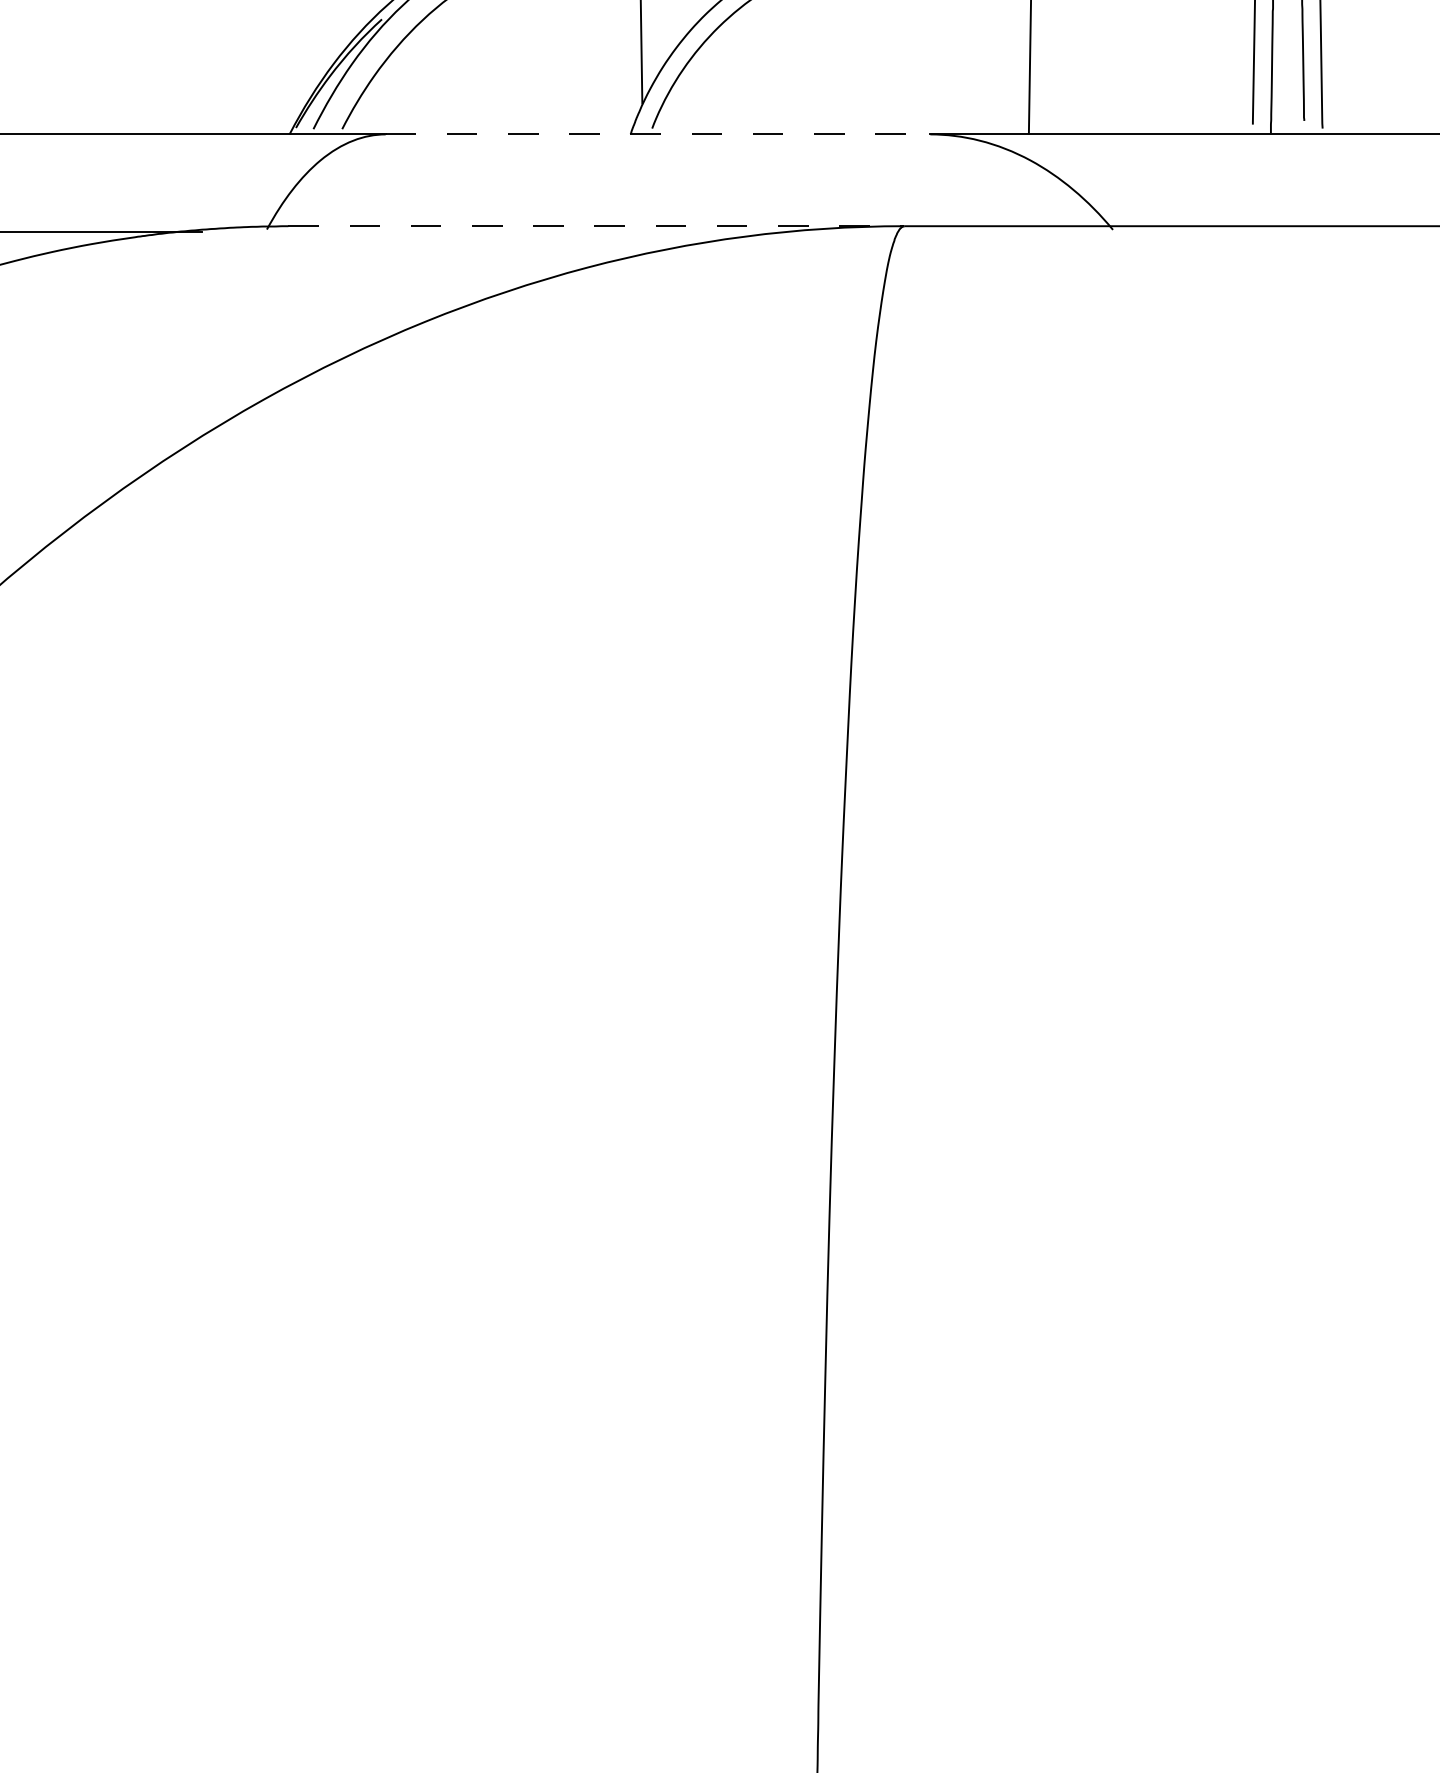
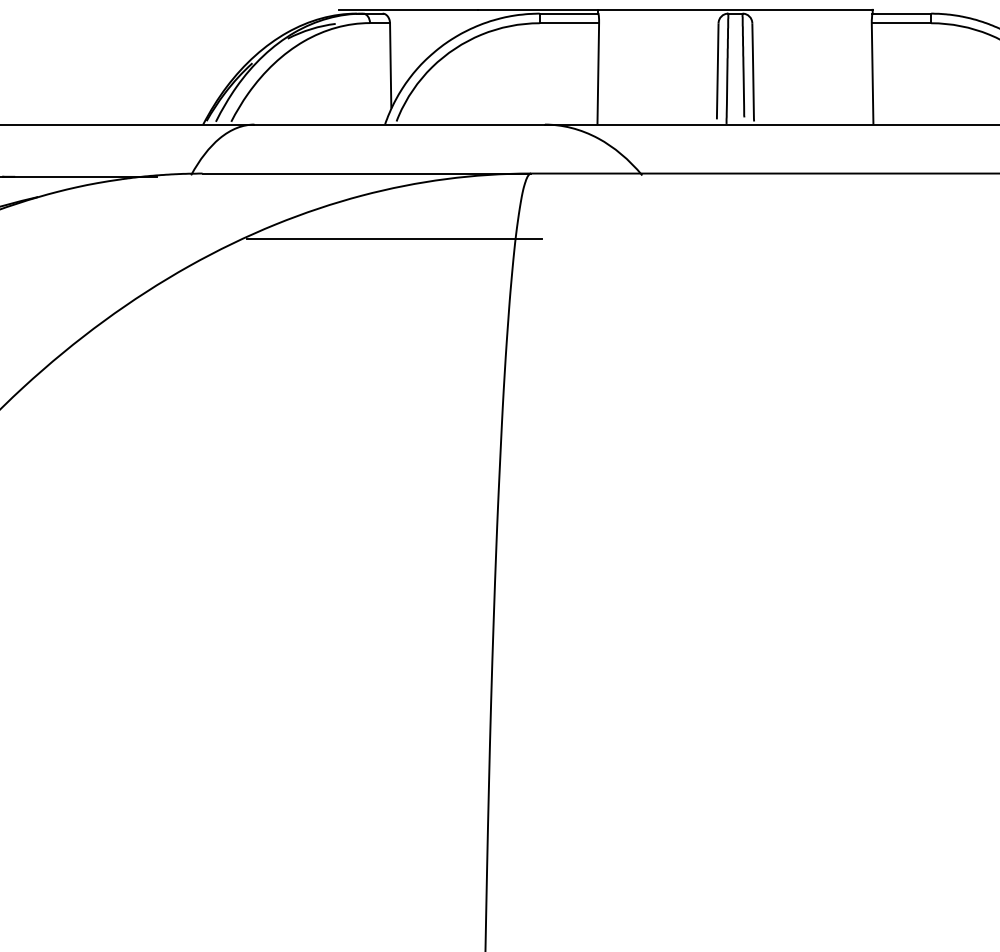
line: (659, 134) -> (400, 124), dashed -> solid
line: (597, 226) -> (367, 173), dashed -> solid
line: (648, 347) -> (394, 238), added

